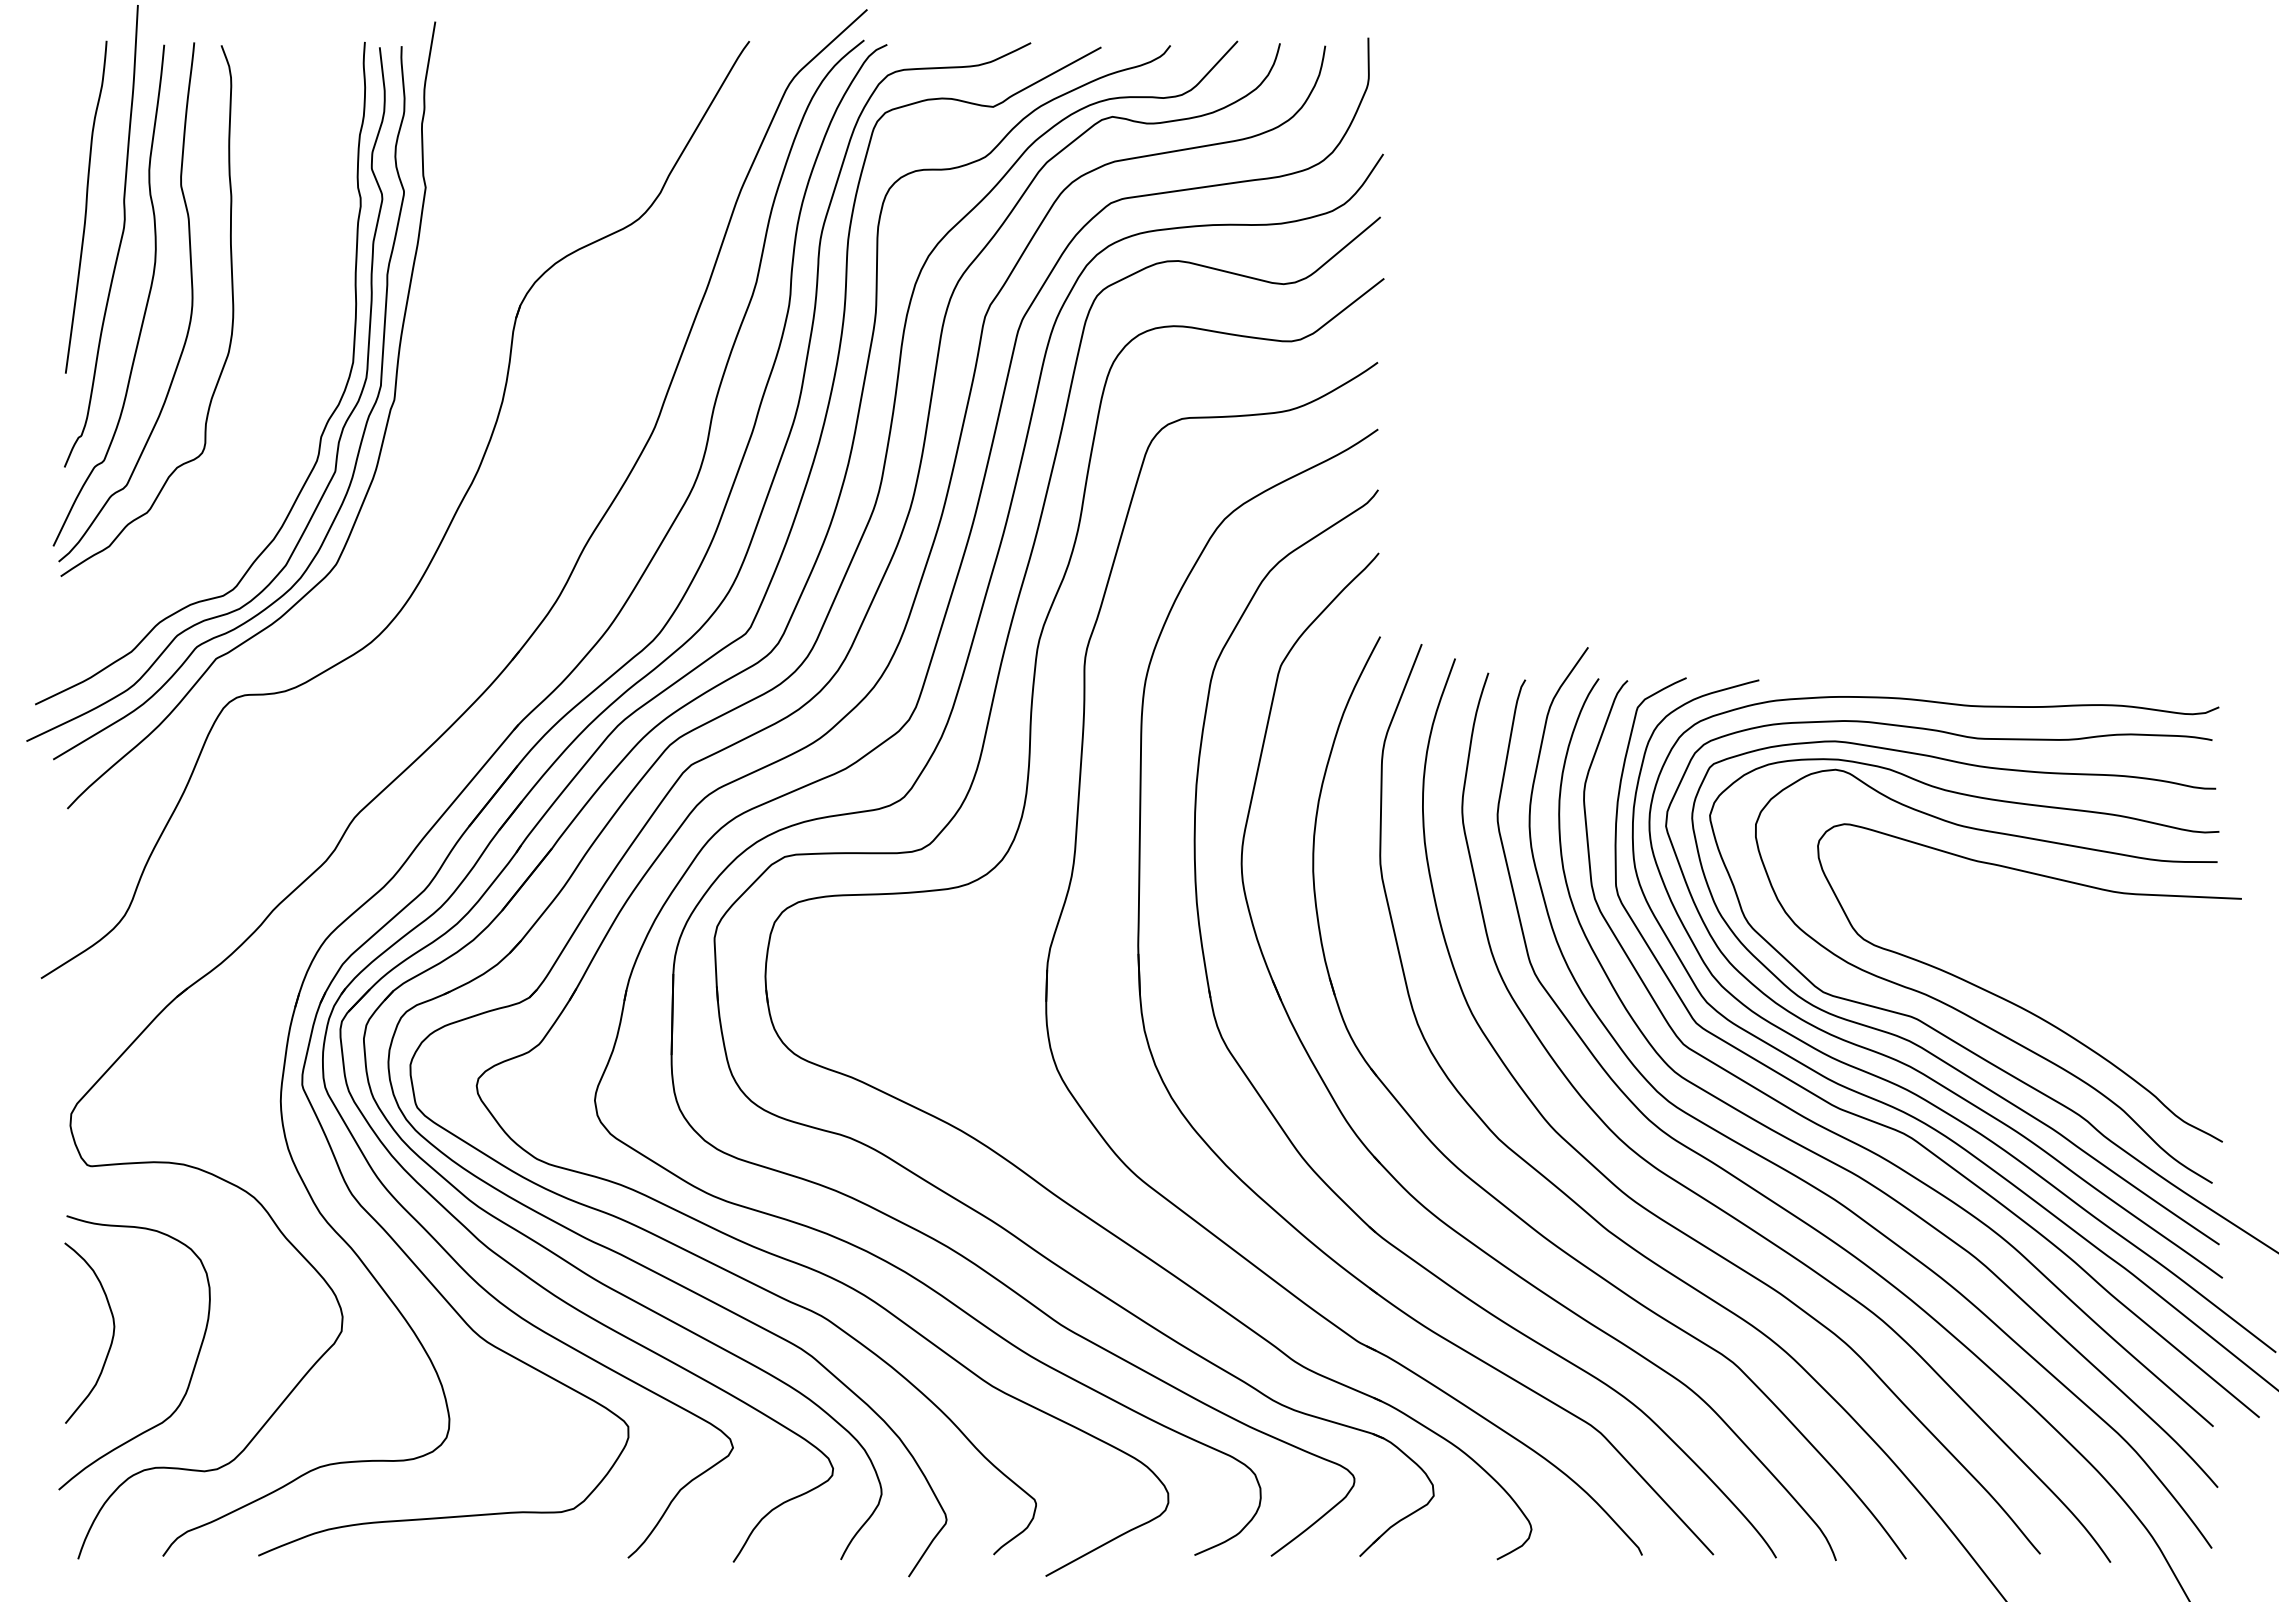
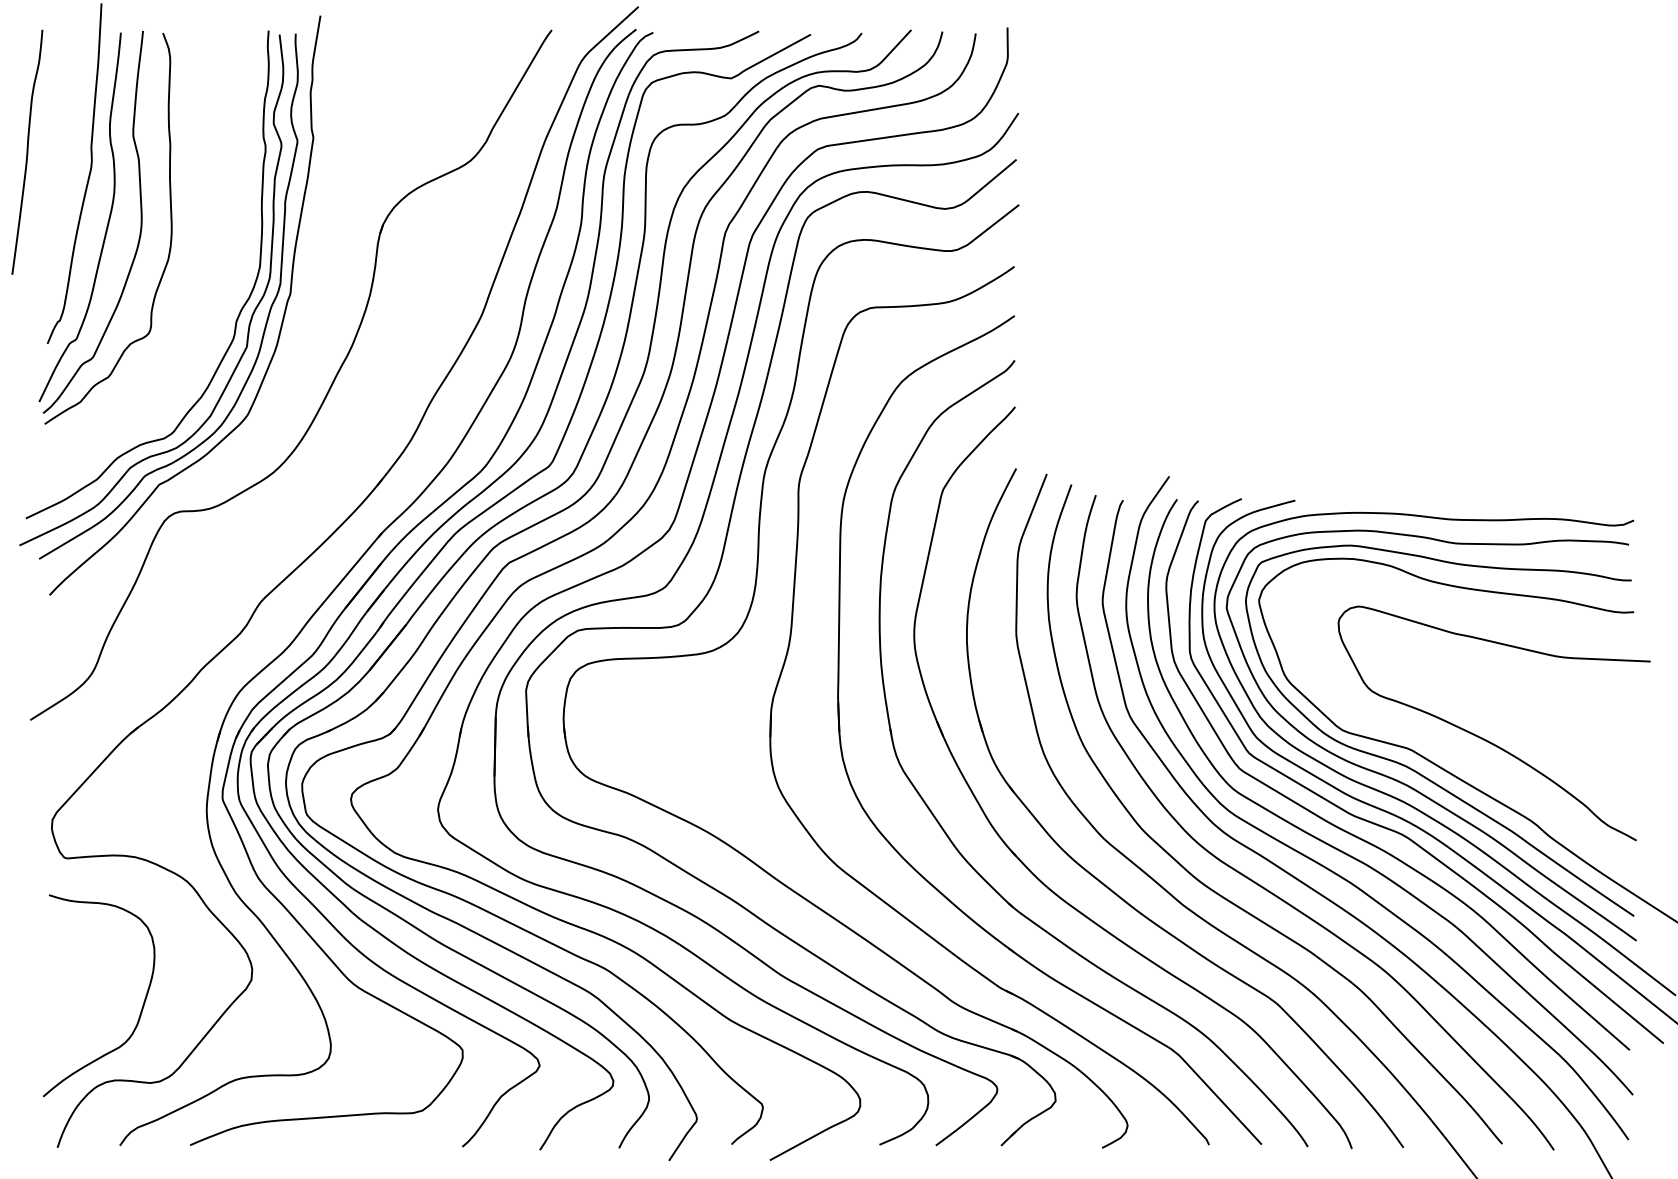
curve: (86, 206) -> (27, 151), moved
curve: (1964, 1012) -> (1446, 745), removed
curve: (111, 1338) -> (82, 985), removed

